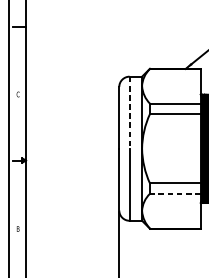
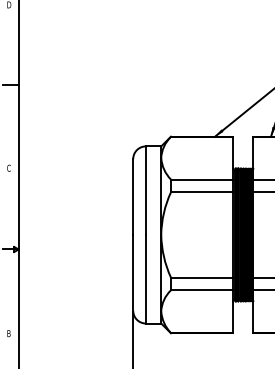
line: (129, 113) -> (145, 191), dashed -> solid
line: (174, 193) -> (201, 290), dashed -> solid

